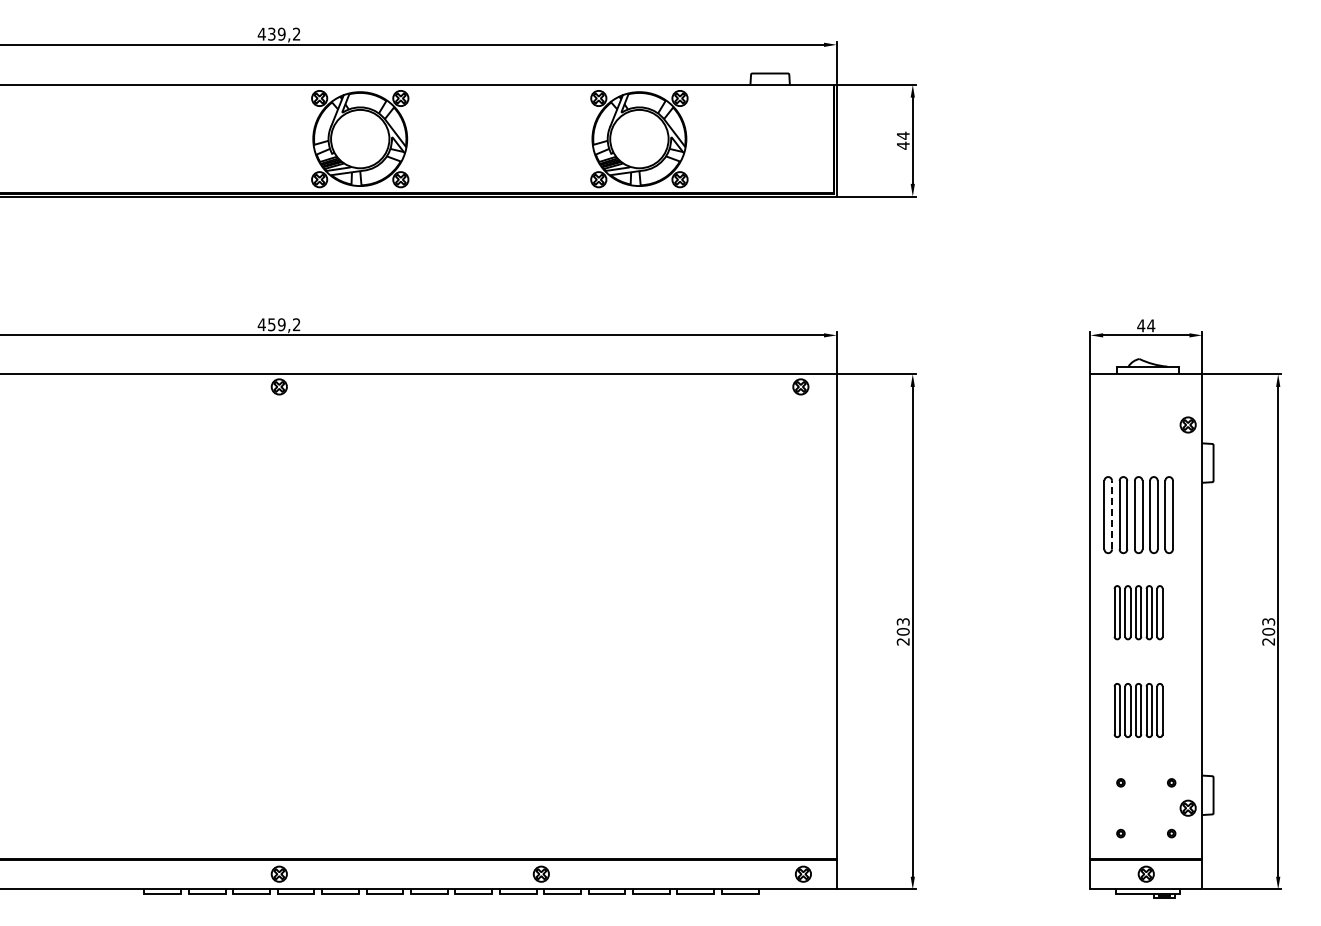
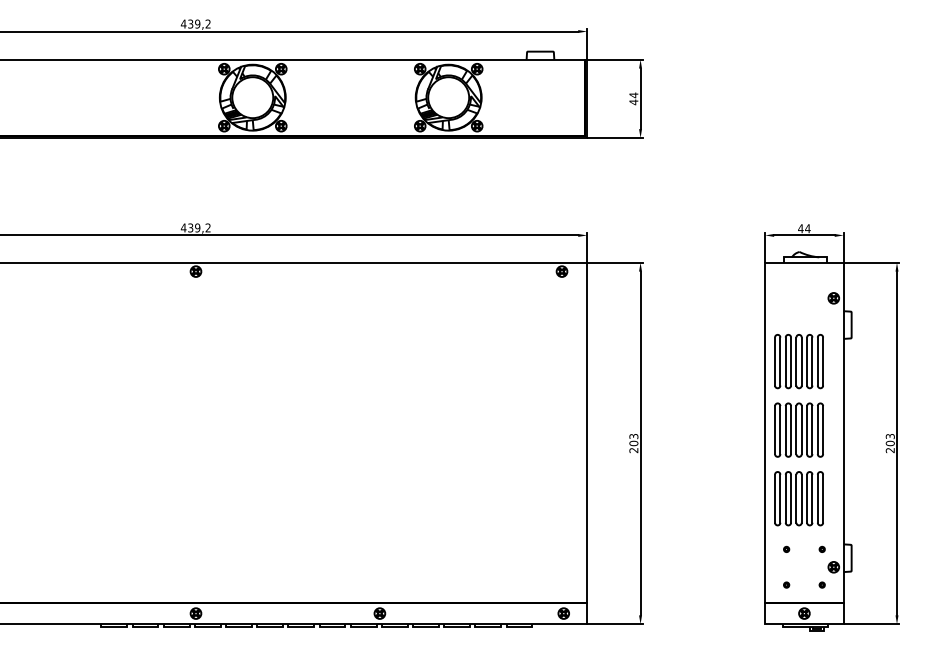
text: (271, 324) -> (190, 227), 459,2 -> 439,2
line: (1112, 514) -> (780, 361), dashed -> solid
part: (1138, 612) -> (798, 429), size x1.43
part: (1138, 710) -> (798, 498), size x1.43

